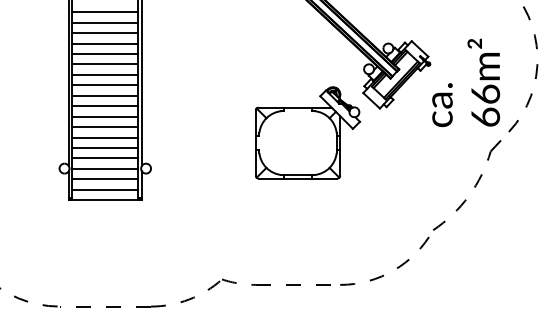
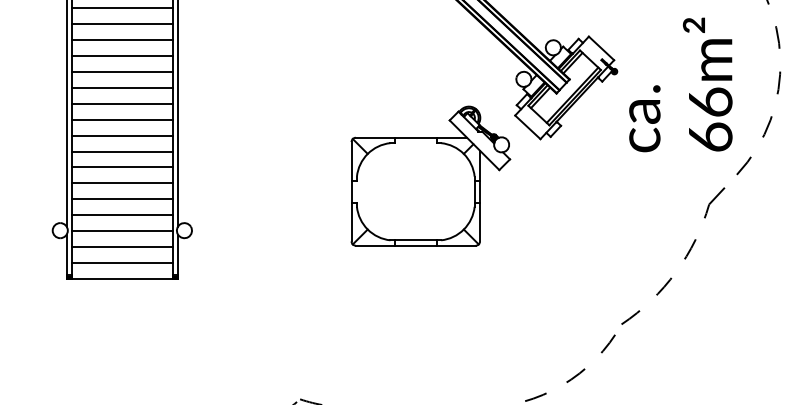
text: (466, 82) -> (681, 84), moved

